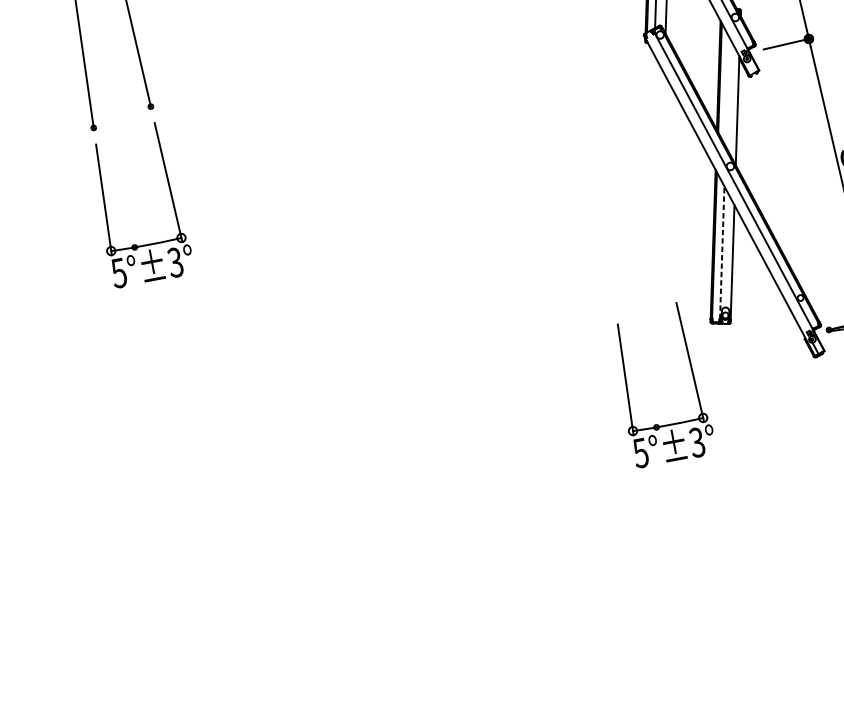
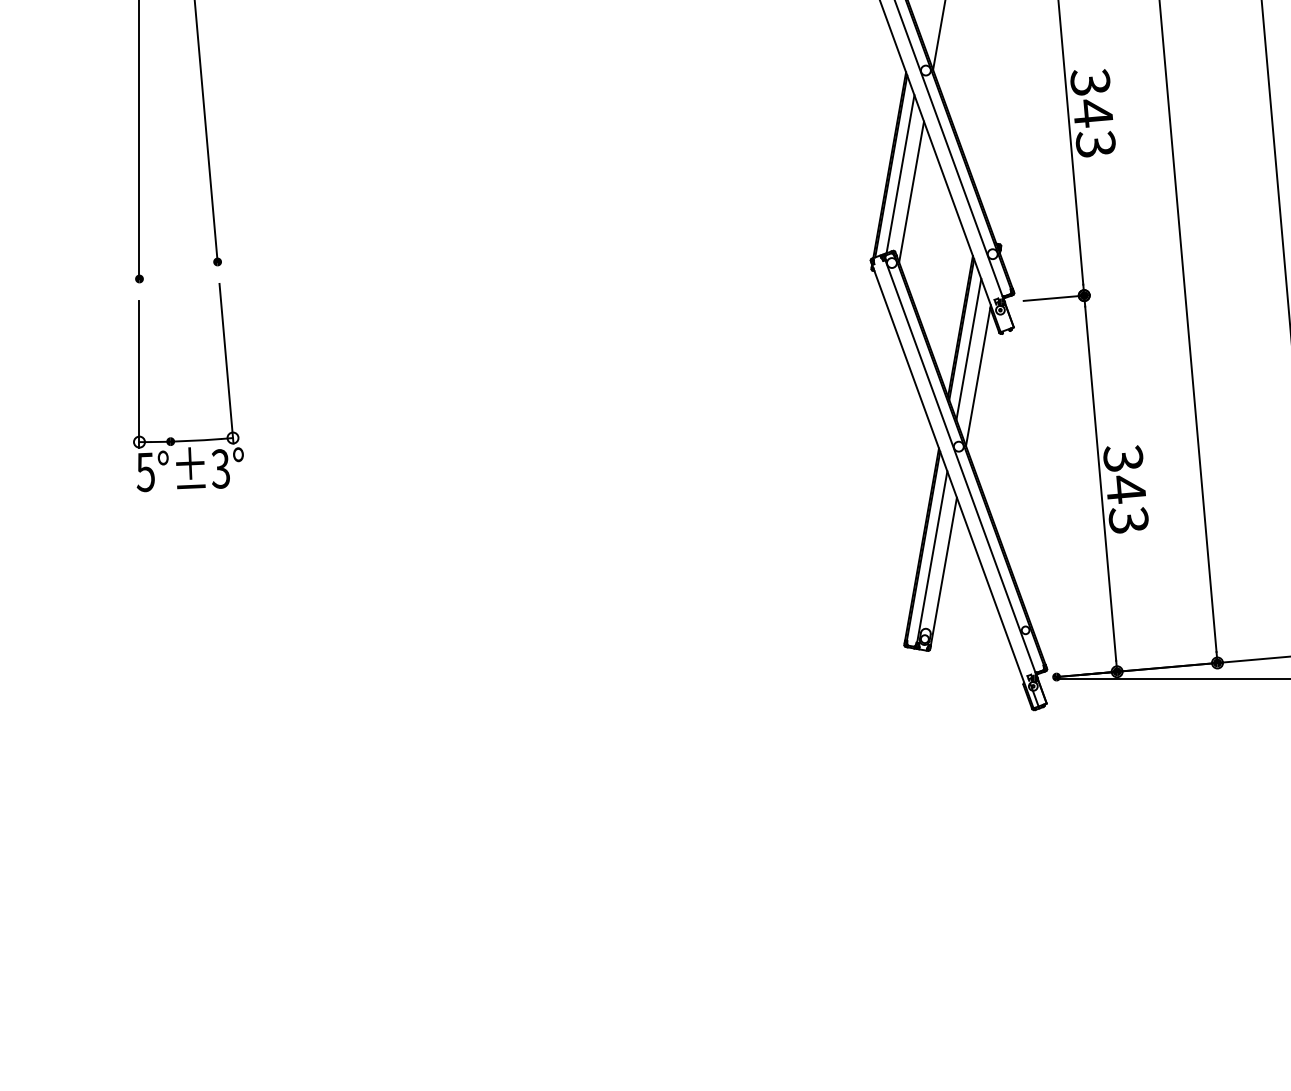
line: (727, 91) -> (968, 348), added
line: (722, 252) -> (932, 556), dashed -> solid
part: (693, 380) -> (871, 717), removed

